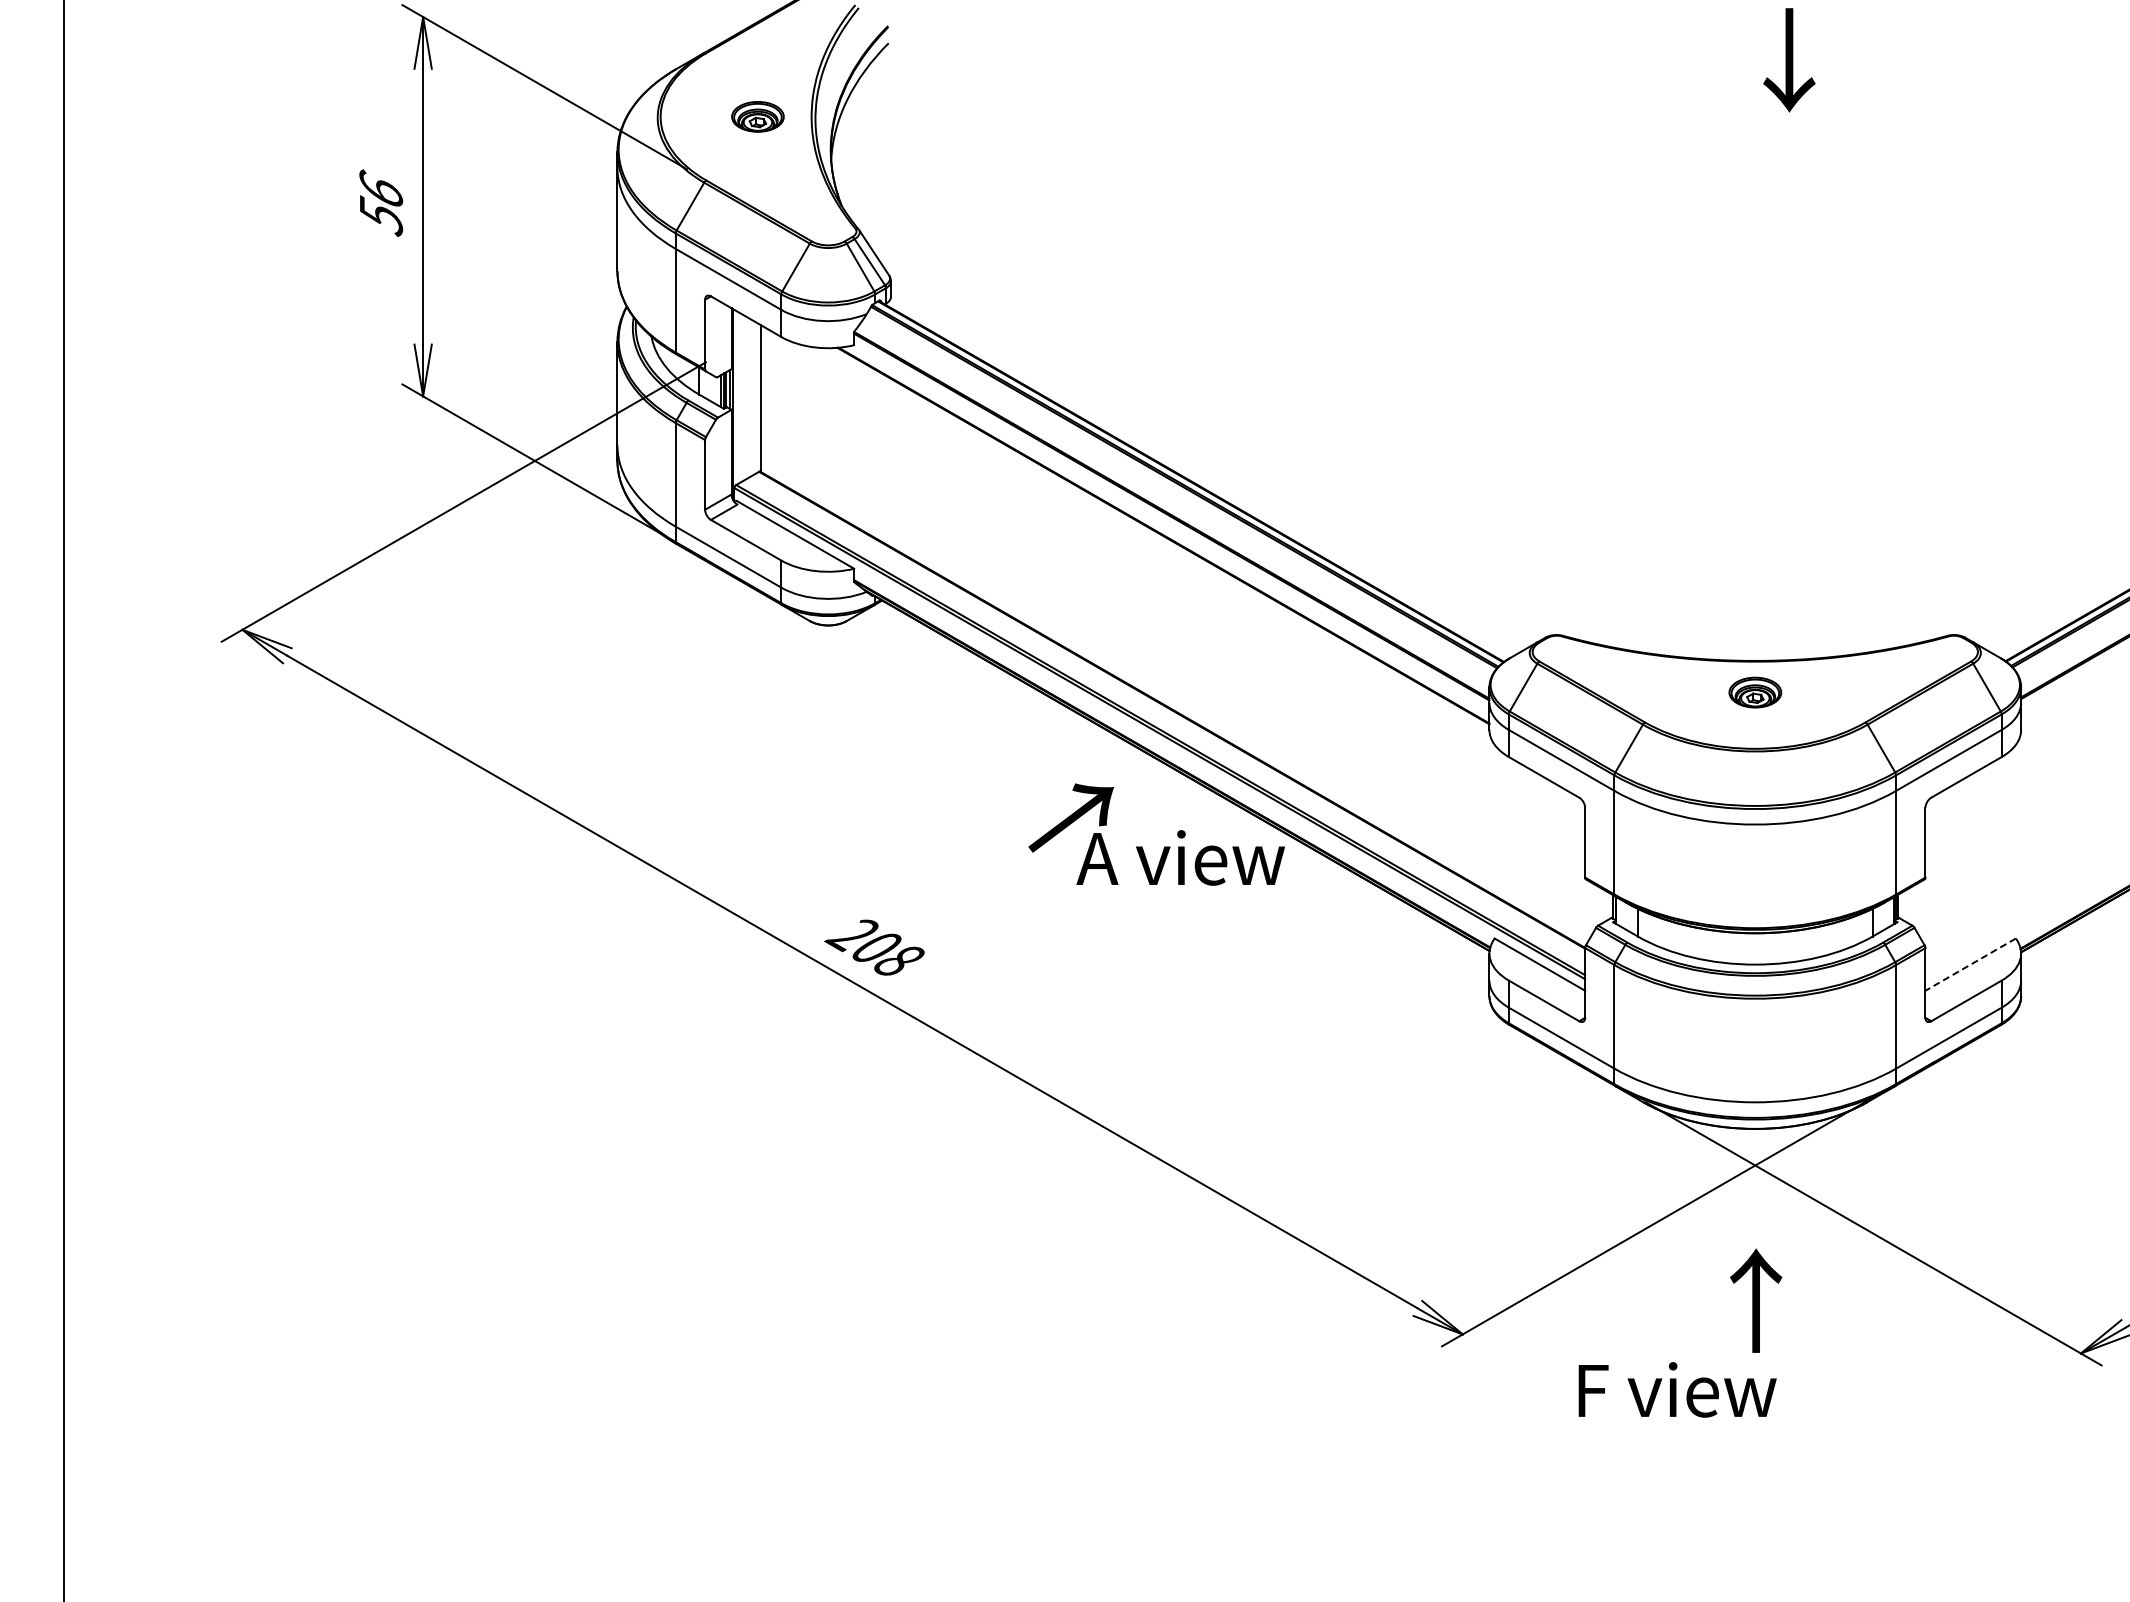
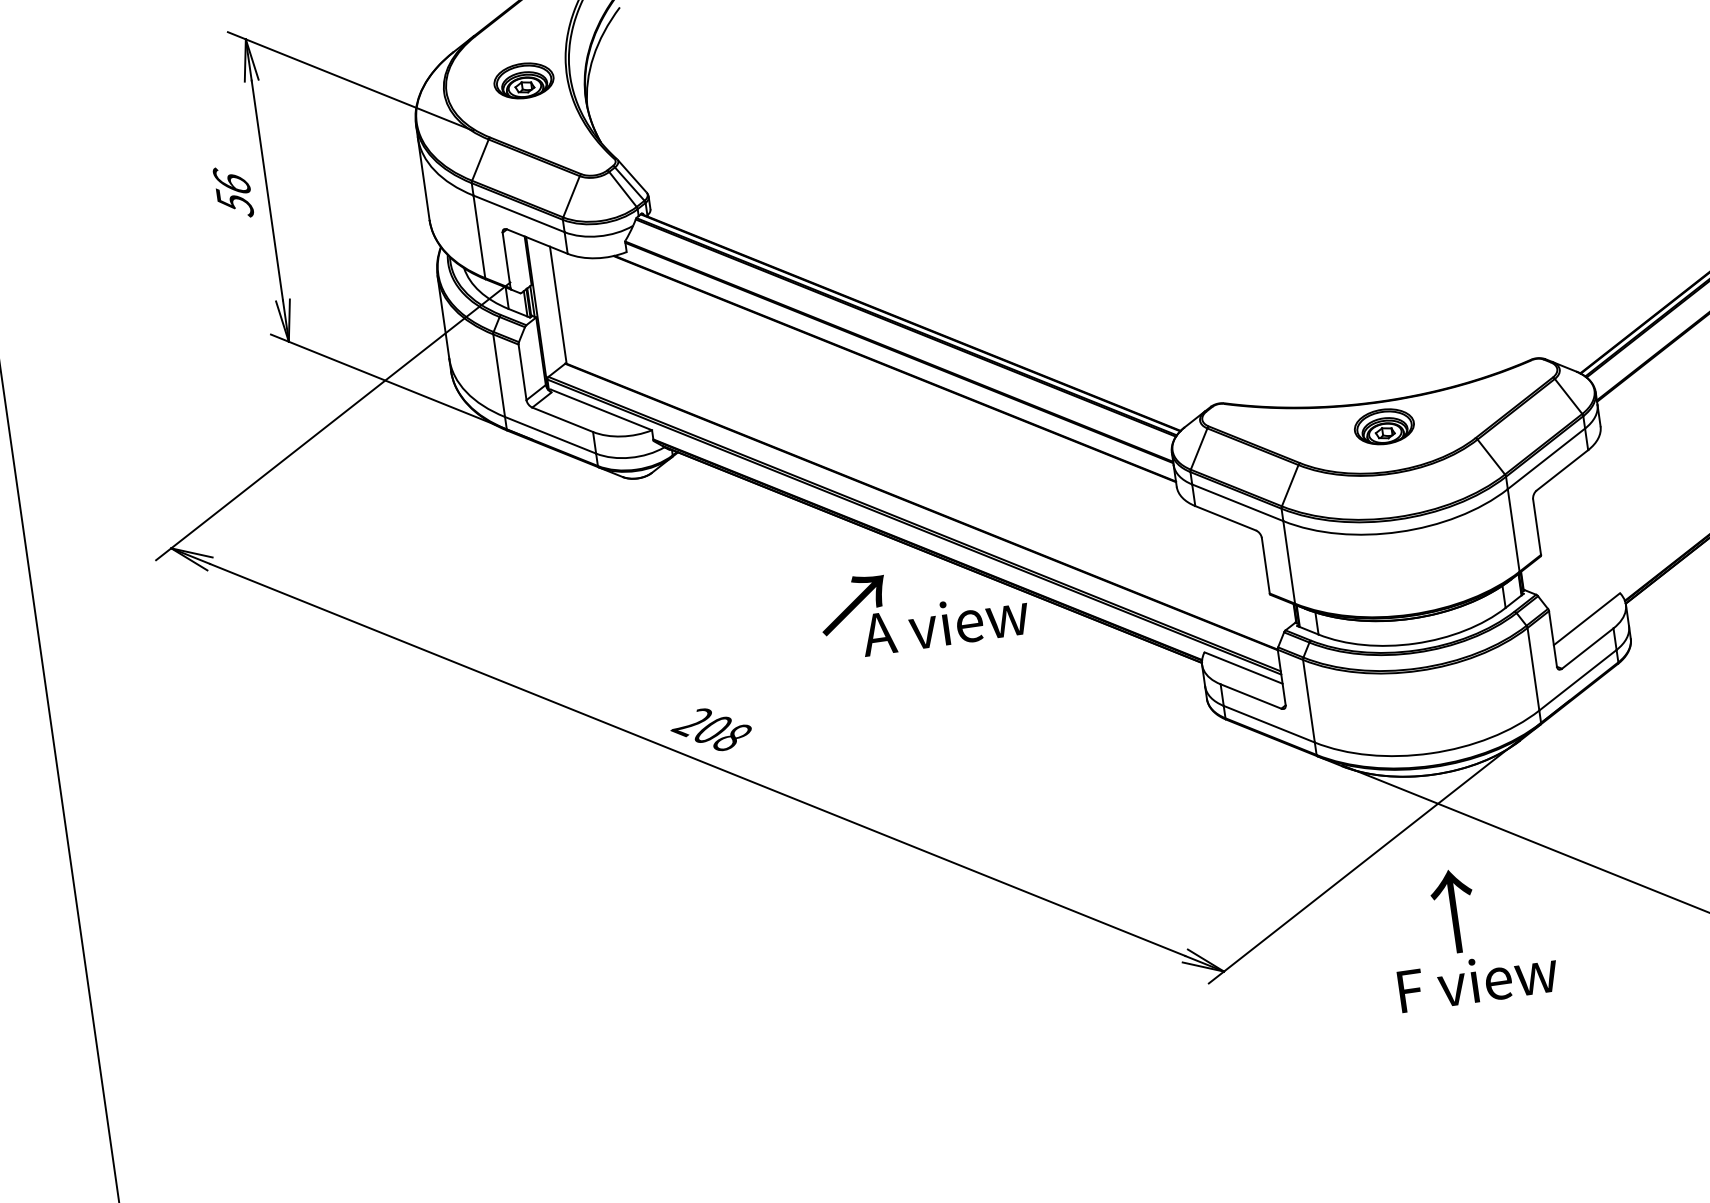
part: (757, 116) -> (523, 80), size x1.43
part: (1755, 692) -> (1384, 426), size x1.43
line: (1970, 964) -> (1586, 619), dashed -> solid
text: (1677, 1389) -> (1477, 980), moved

